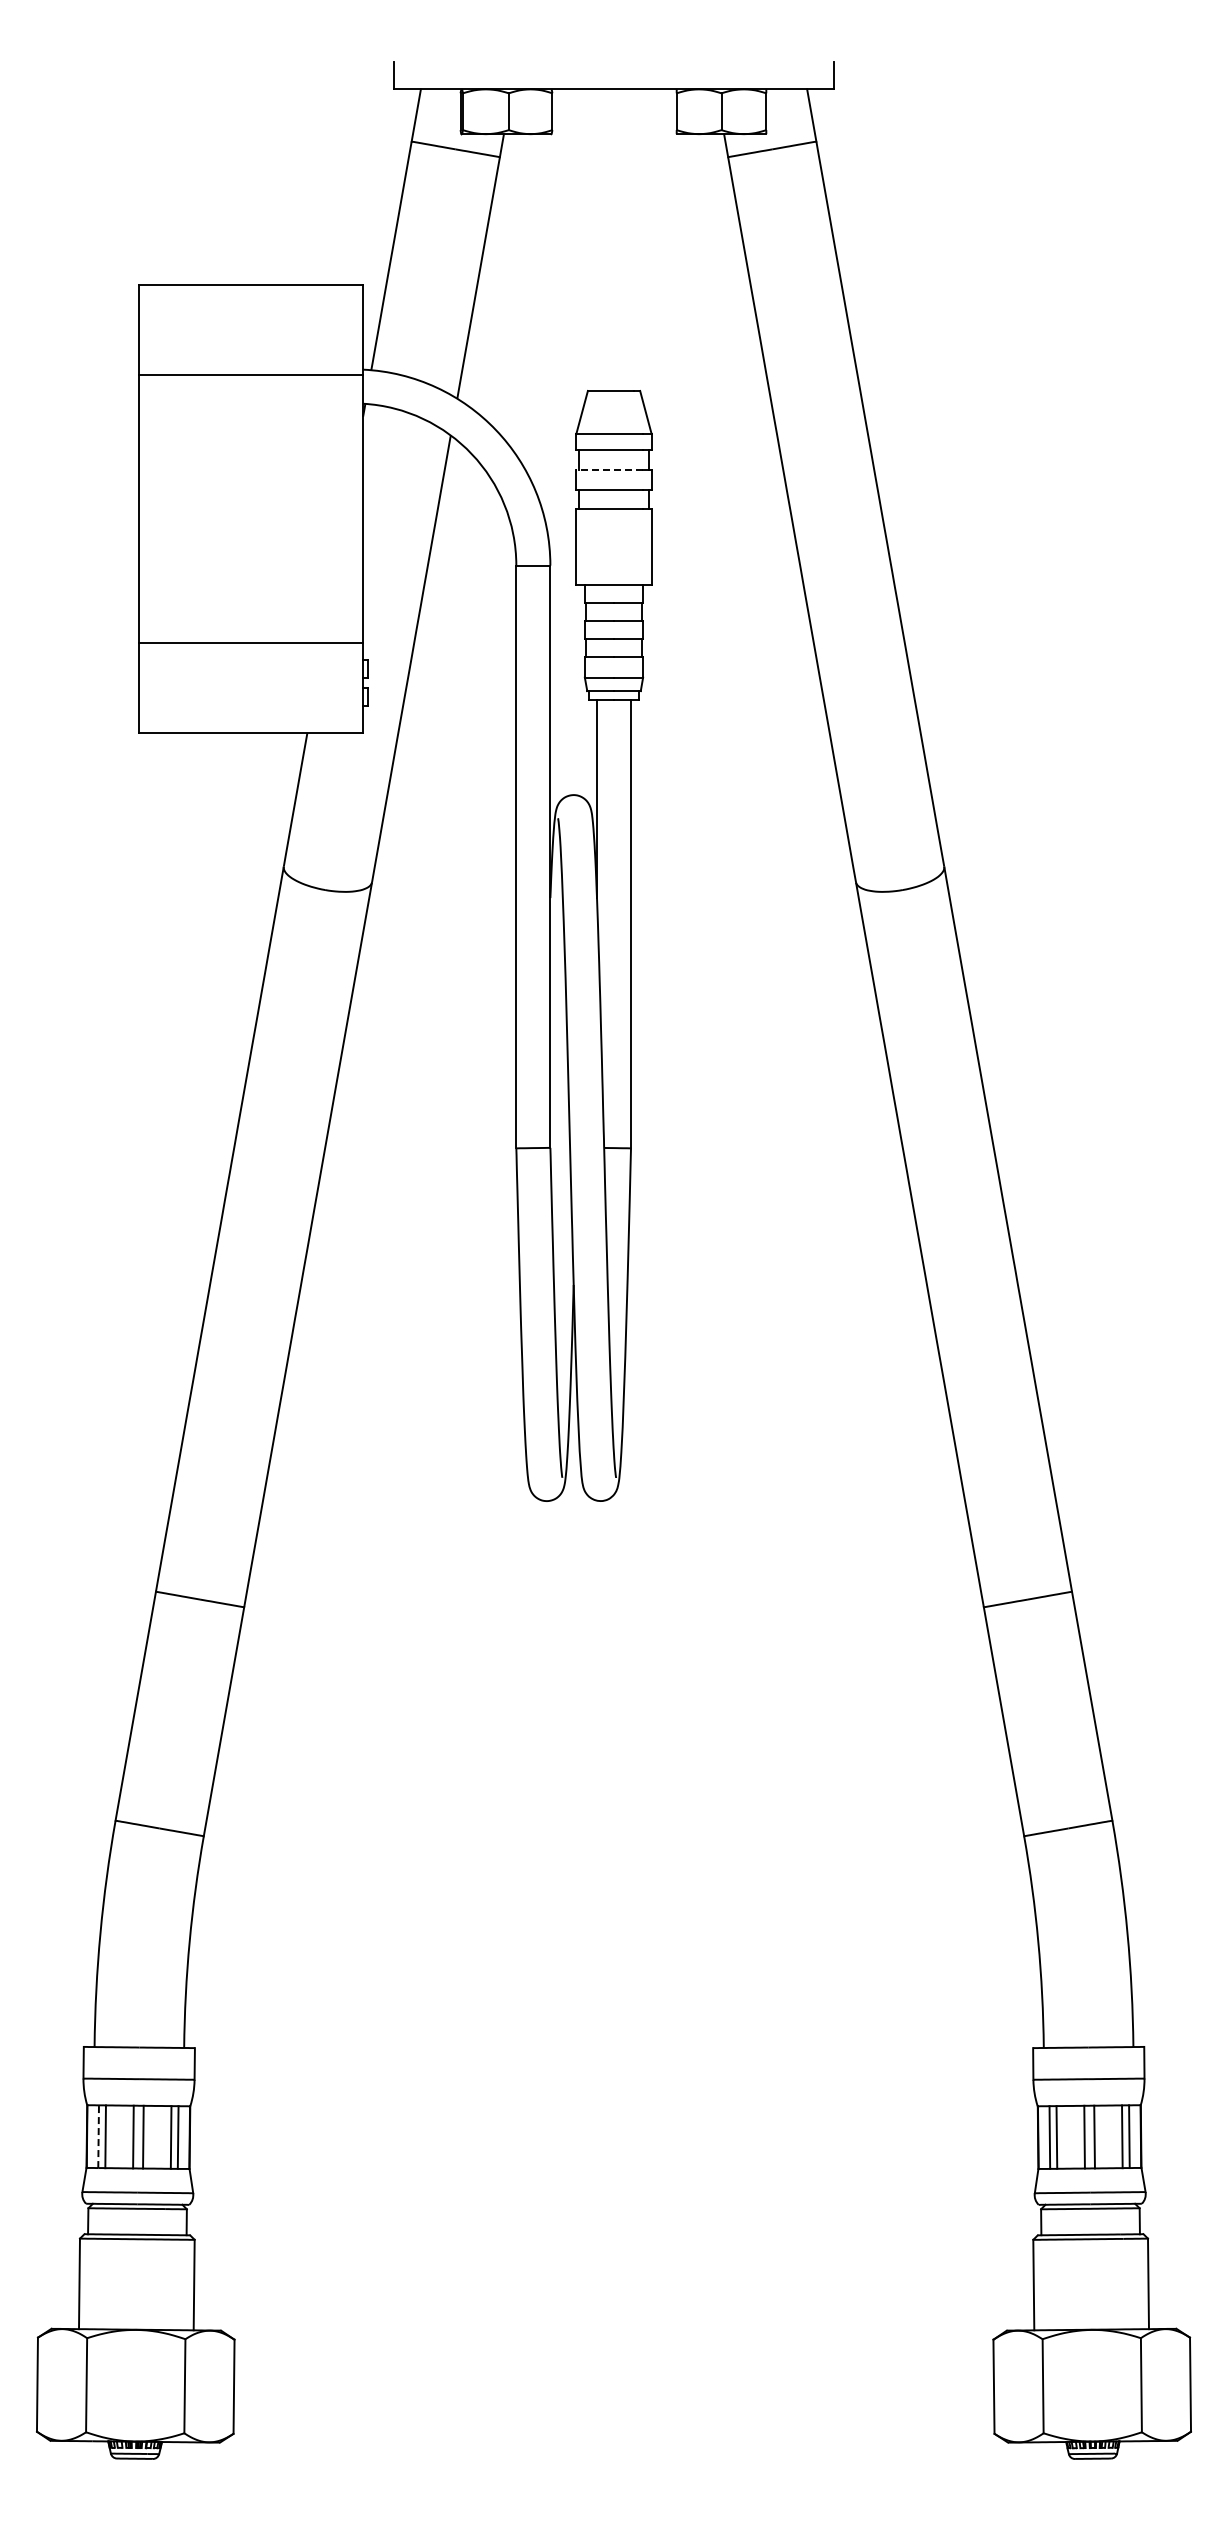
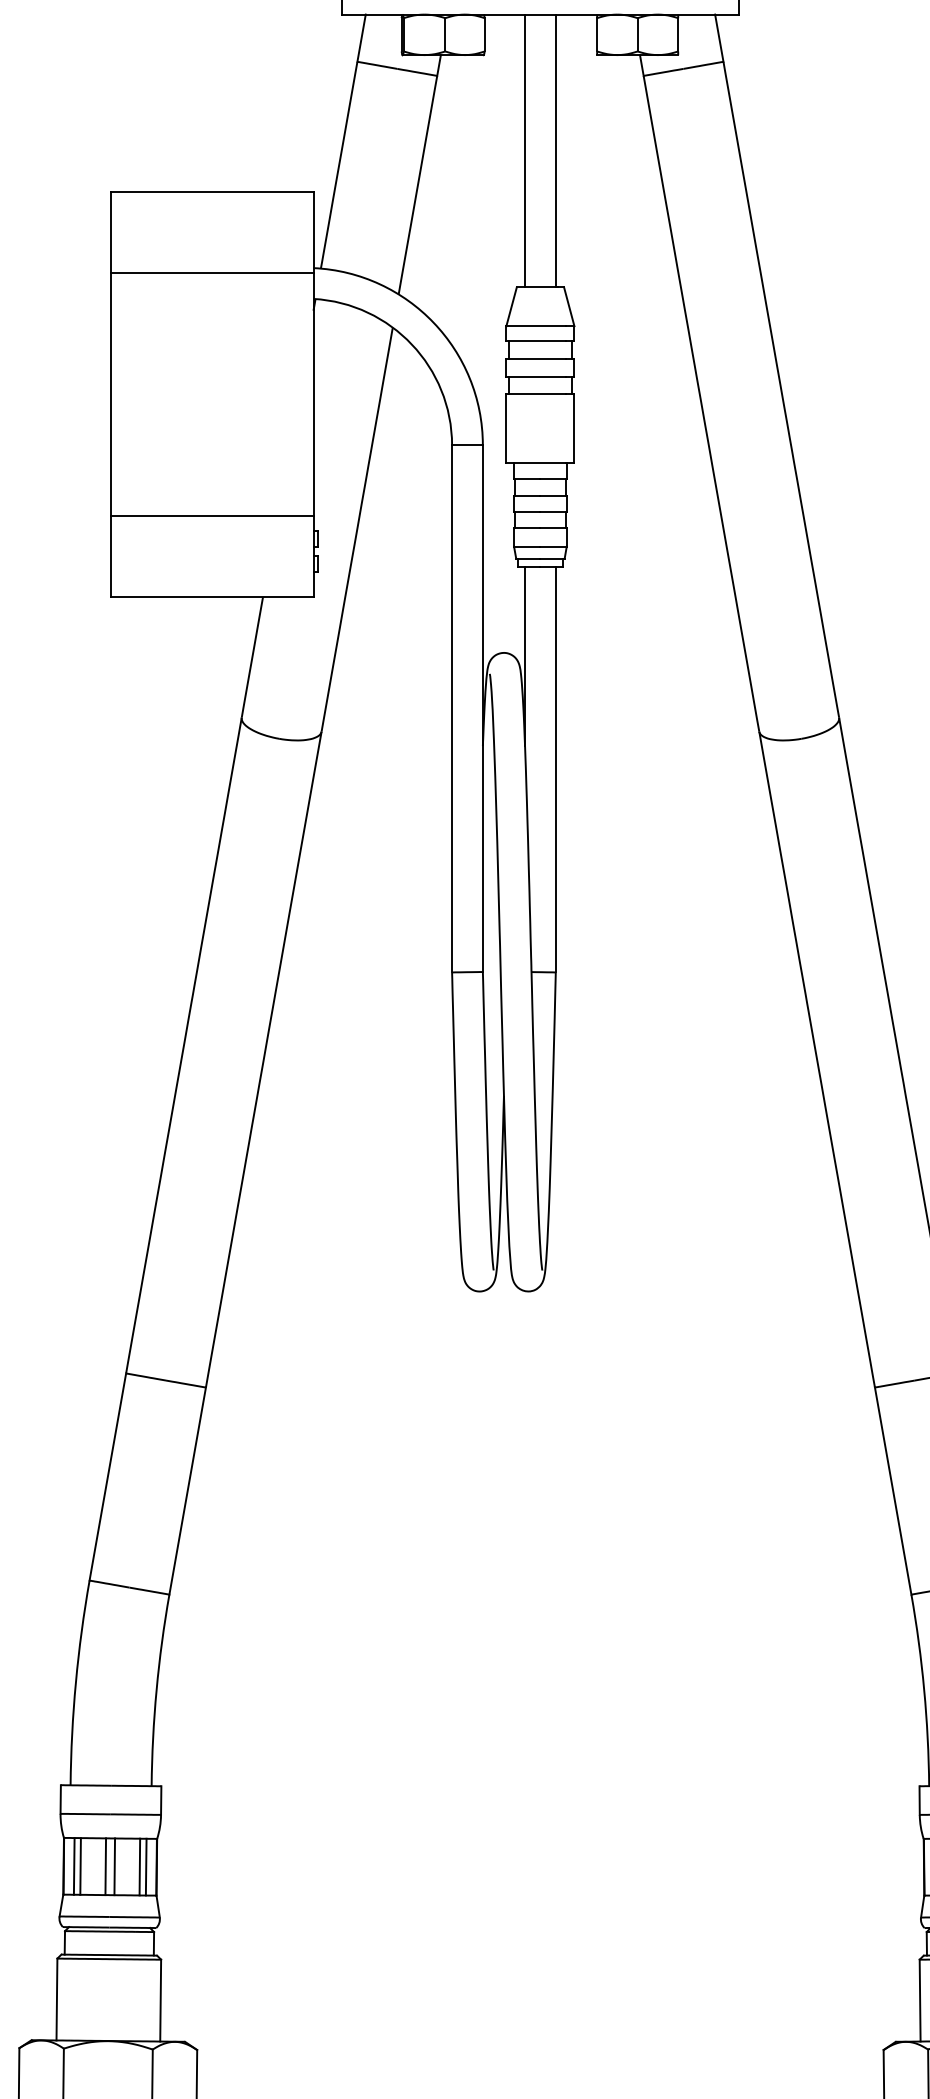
line: (596, 239) -> (524, 150), added
line: (631, 239) -> (556, 150), added
line: (609, 469) -> (536, 358), dashed -> solid
line: (98, 2136) -> (74, 1866), dashed -> solid

